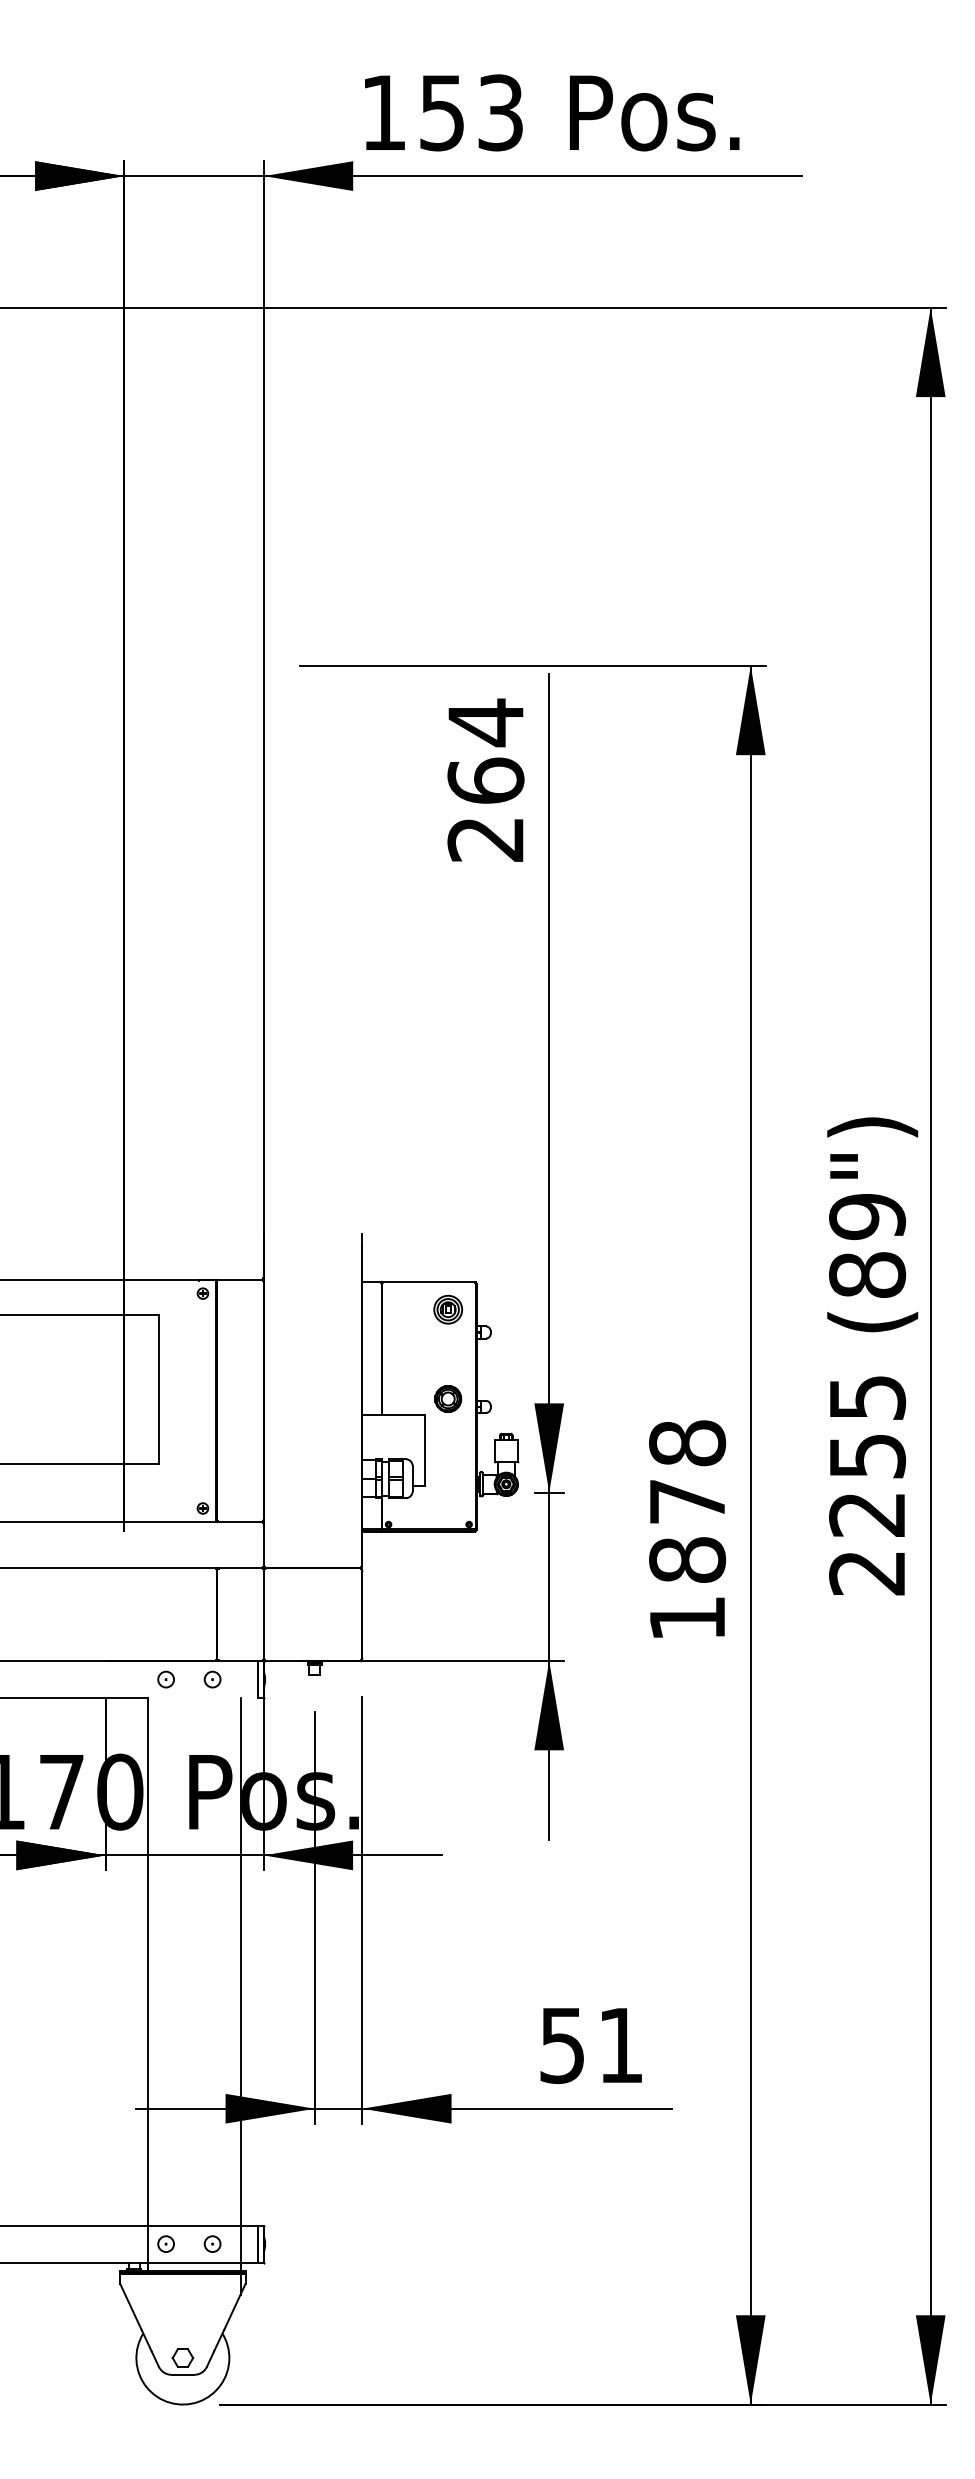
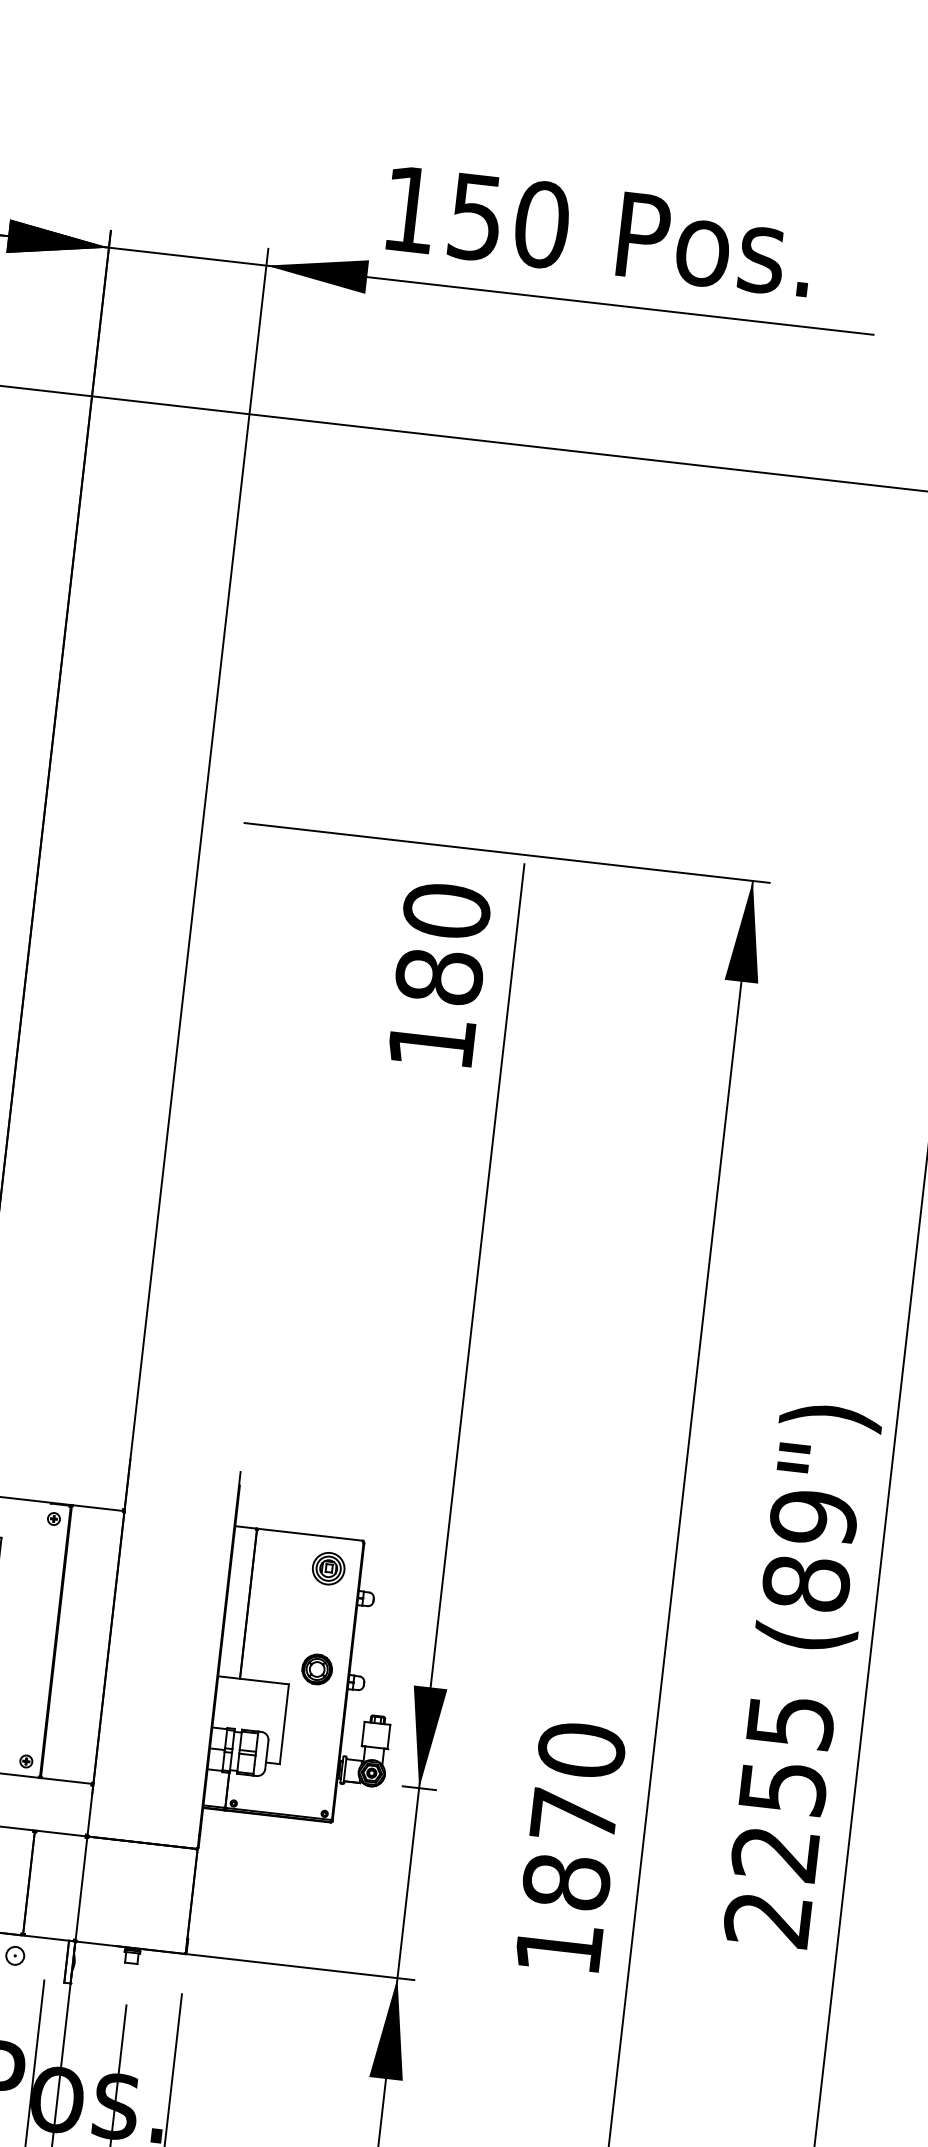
text: (500, 112) -> (541, 224), 153 -> 150
text: (485, 779) -> (438, 975), 264 -> 180
text: (687, 1443) -> (581, 1750), 1878 -> 1870

